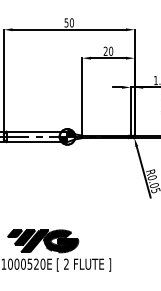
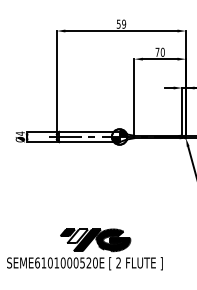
text: (71, 23) -> (123, 24), 50 -> 59
text: (105, 50) -> (157, 51), 20 -> 70
fill: (24, 237) -> (77, 236), removed

